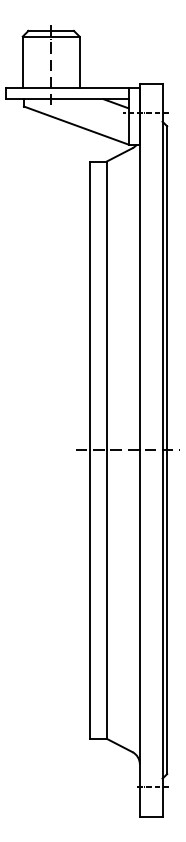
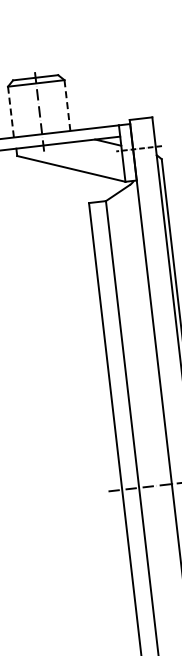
line: (22, 62) -> (10, 112), solid -> dashed
line: (79, 62) -> (67, 105), solid -> dashed

